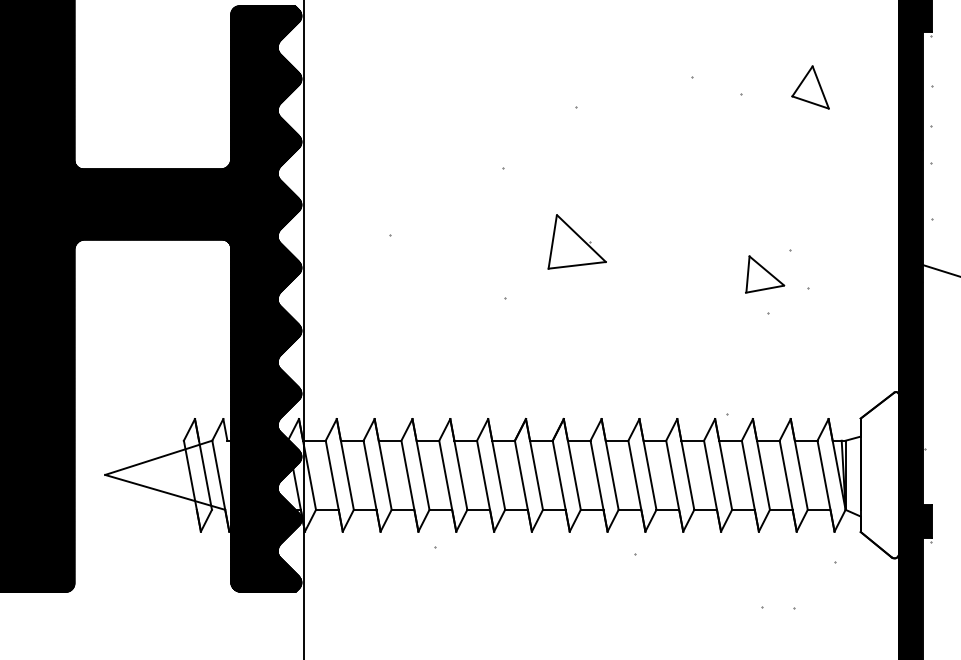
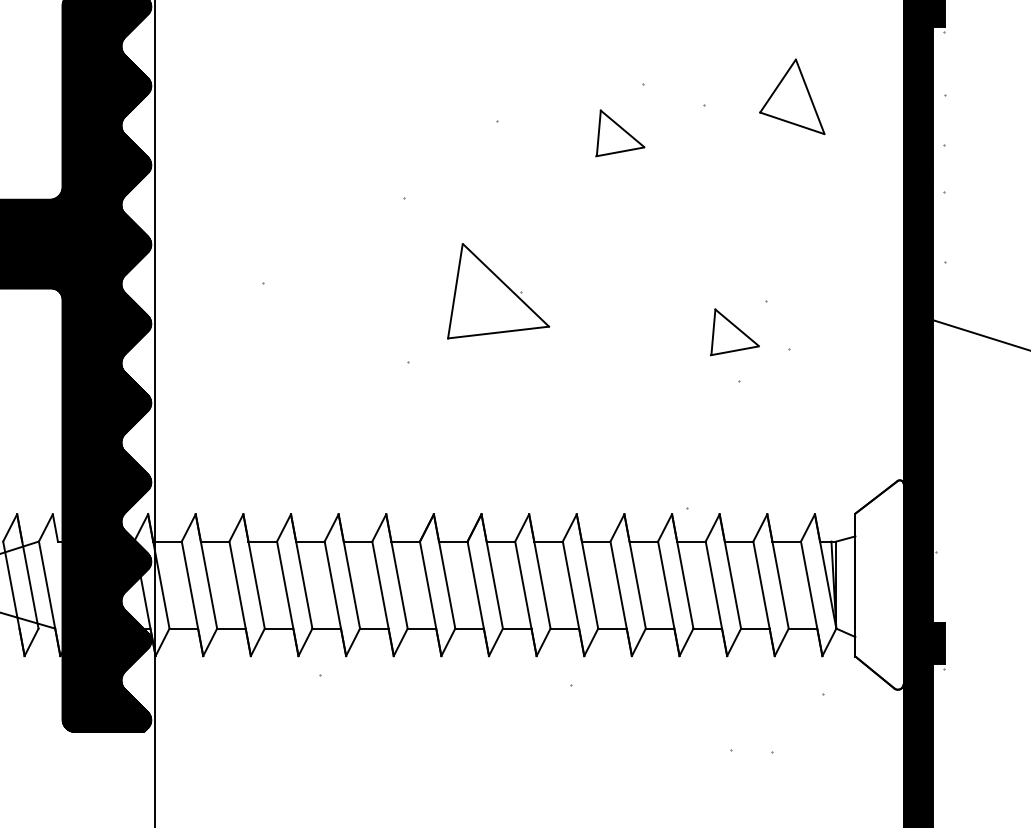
part: (810, 87) -> (792, 96), size x1.4
part: (674, 116) -> (620, 133), added
part: (576, 241) -> (497, 290), size x1.4

